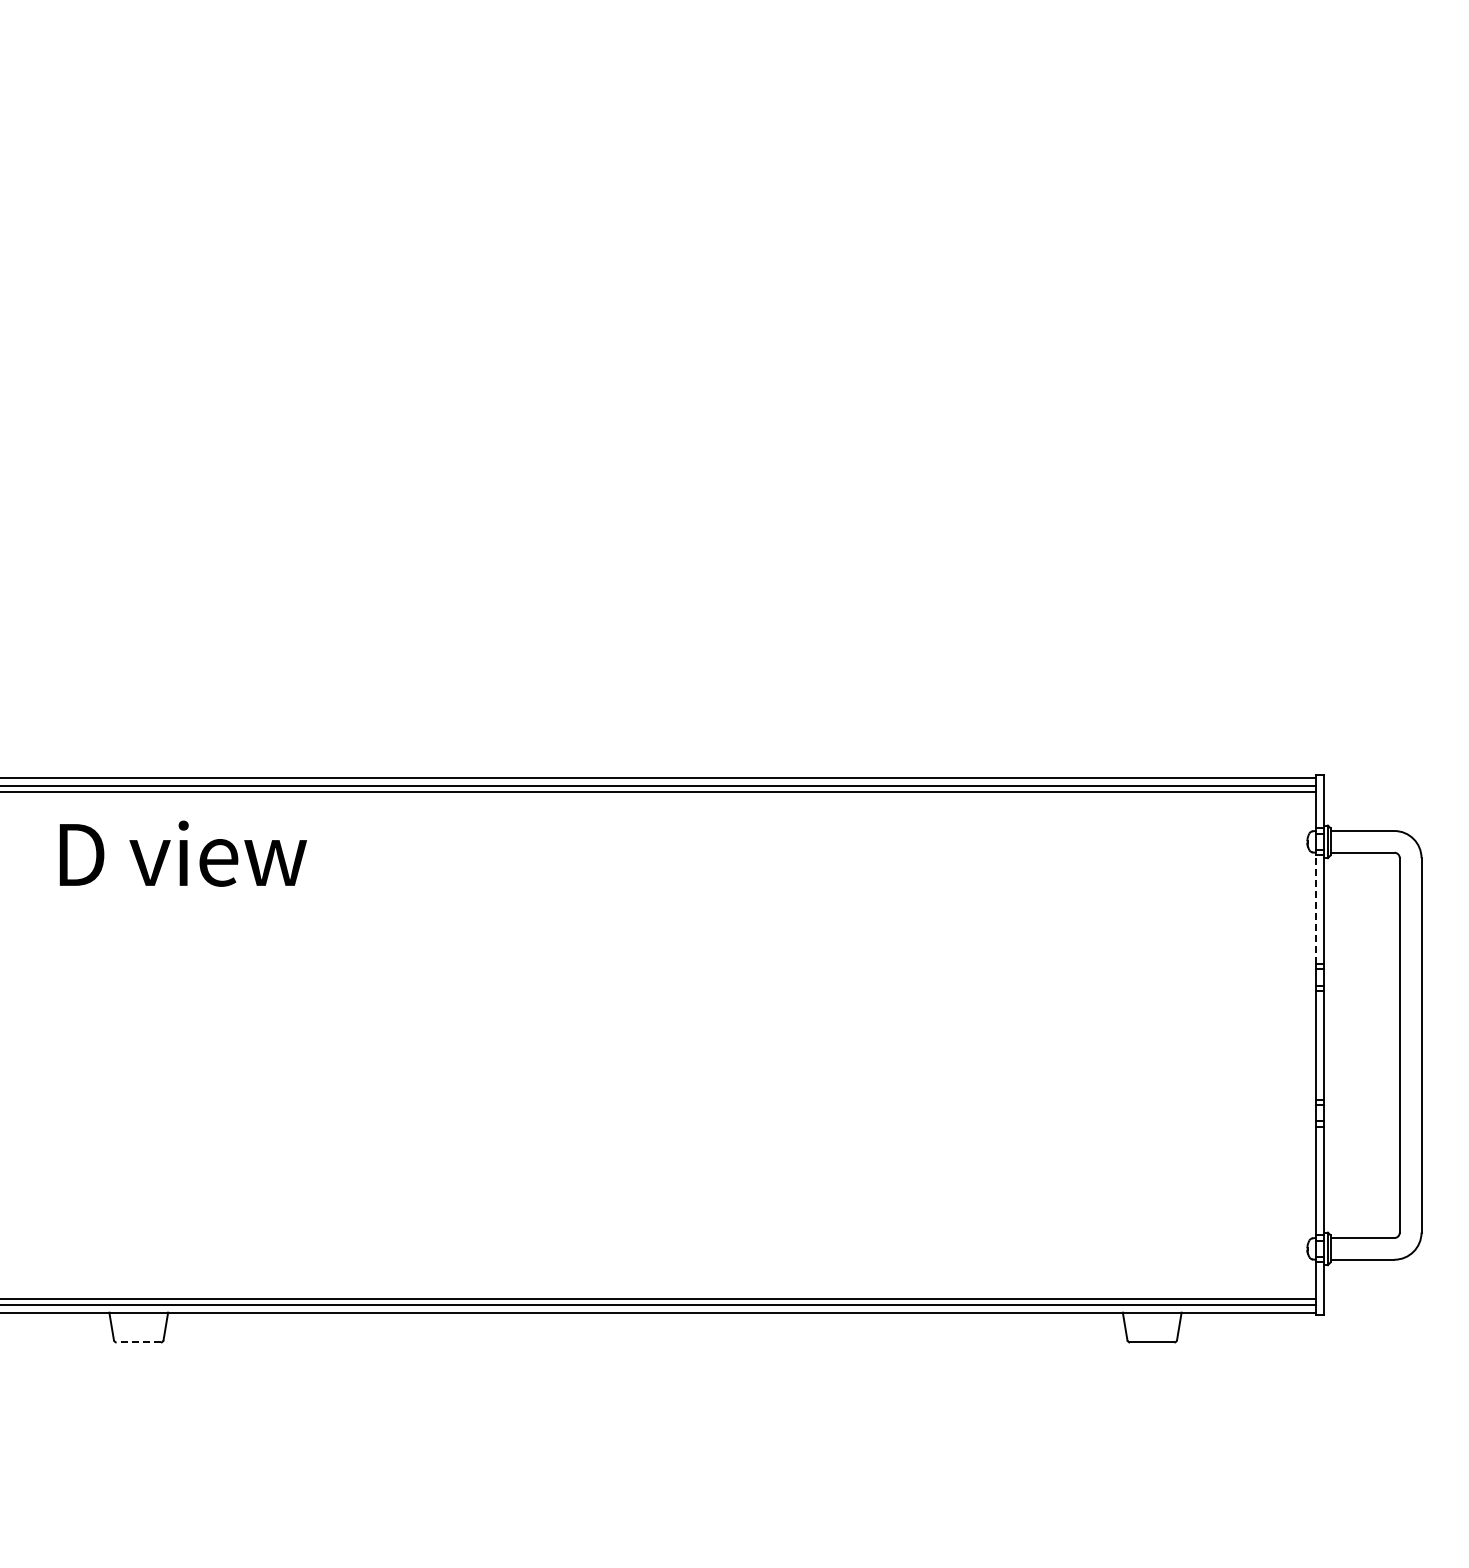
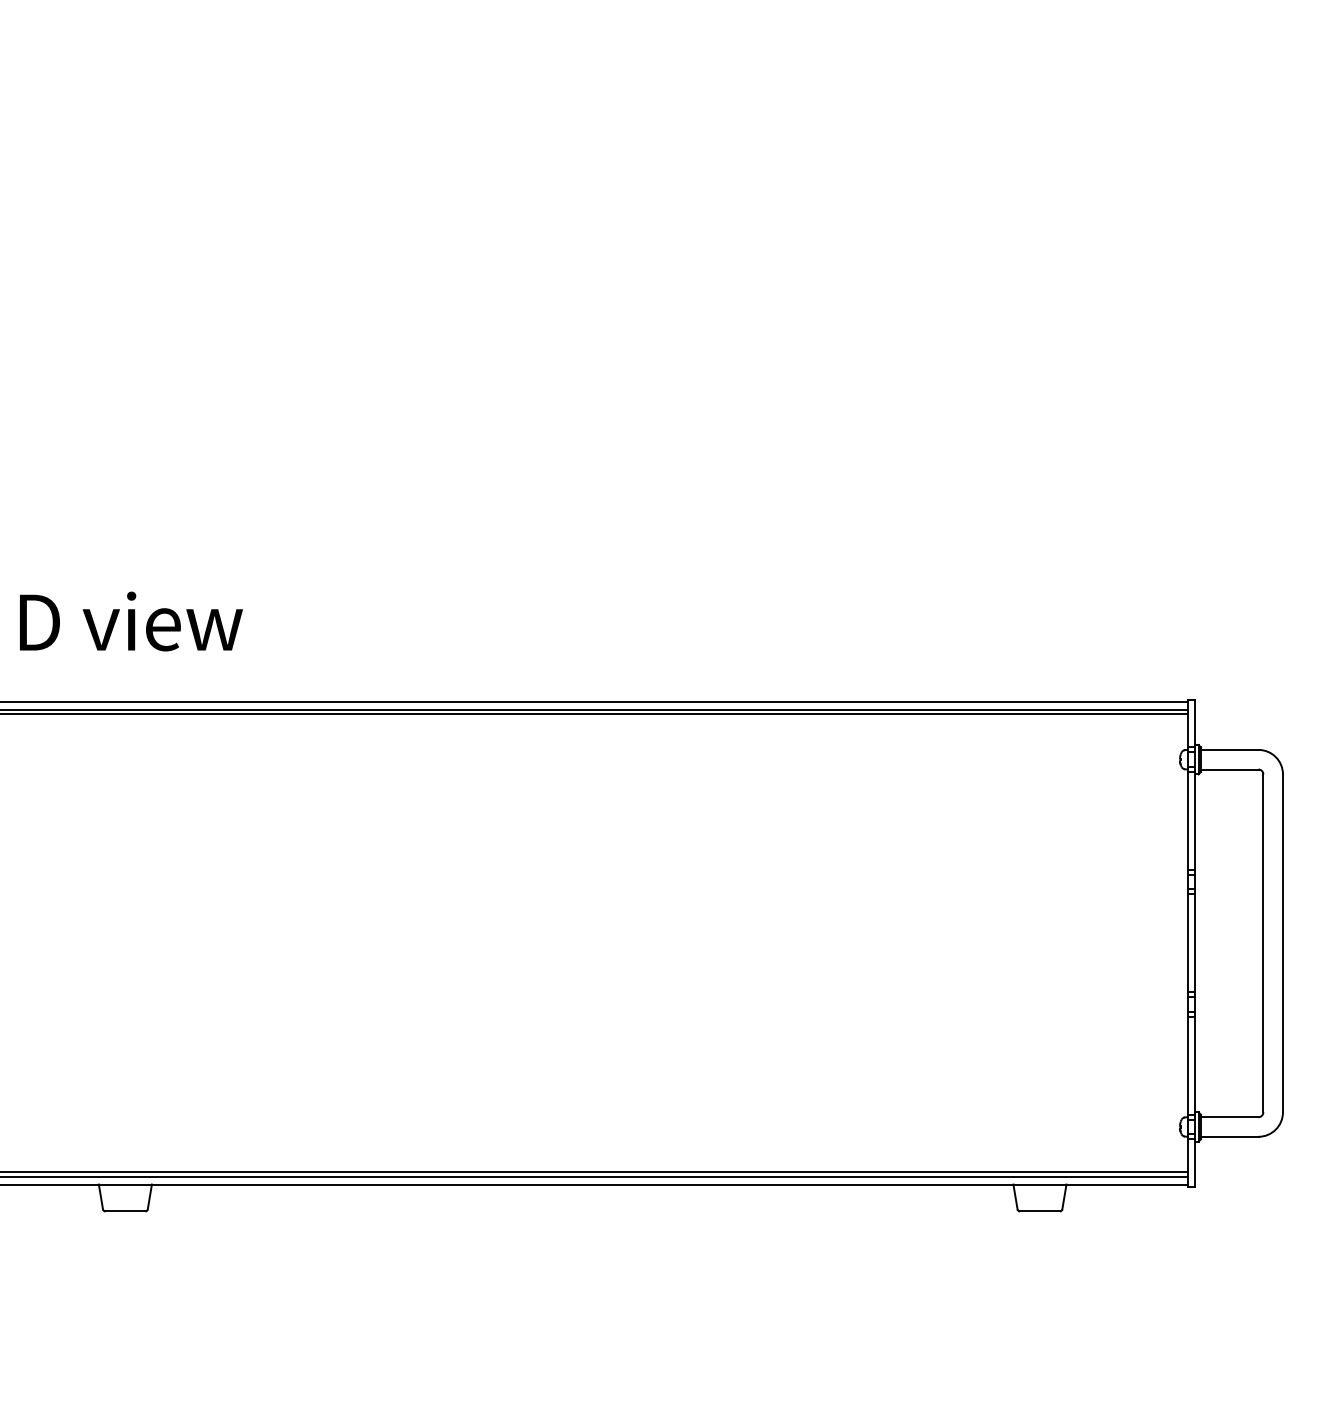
text: (182, 853) -> (130, 621), moved
line: (1315, 909) -> (1187, 820), dashed -> solid
line: (138, 1342) -> (125, 1211), dashed -> solid

